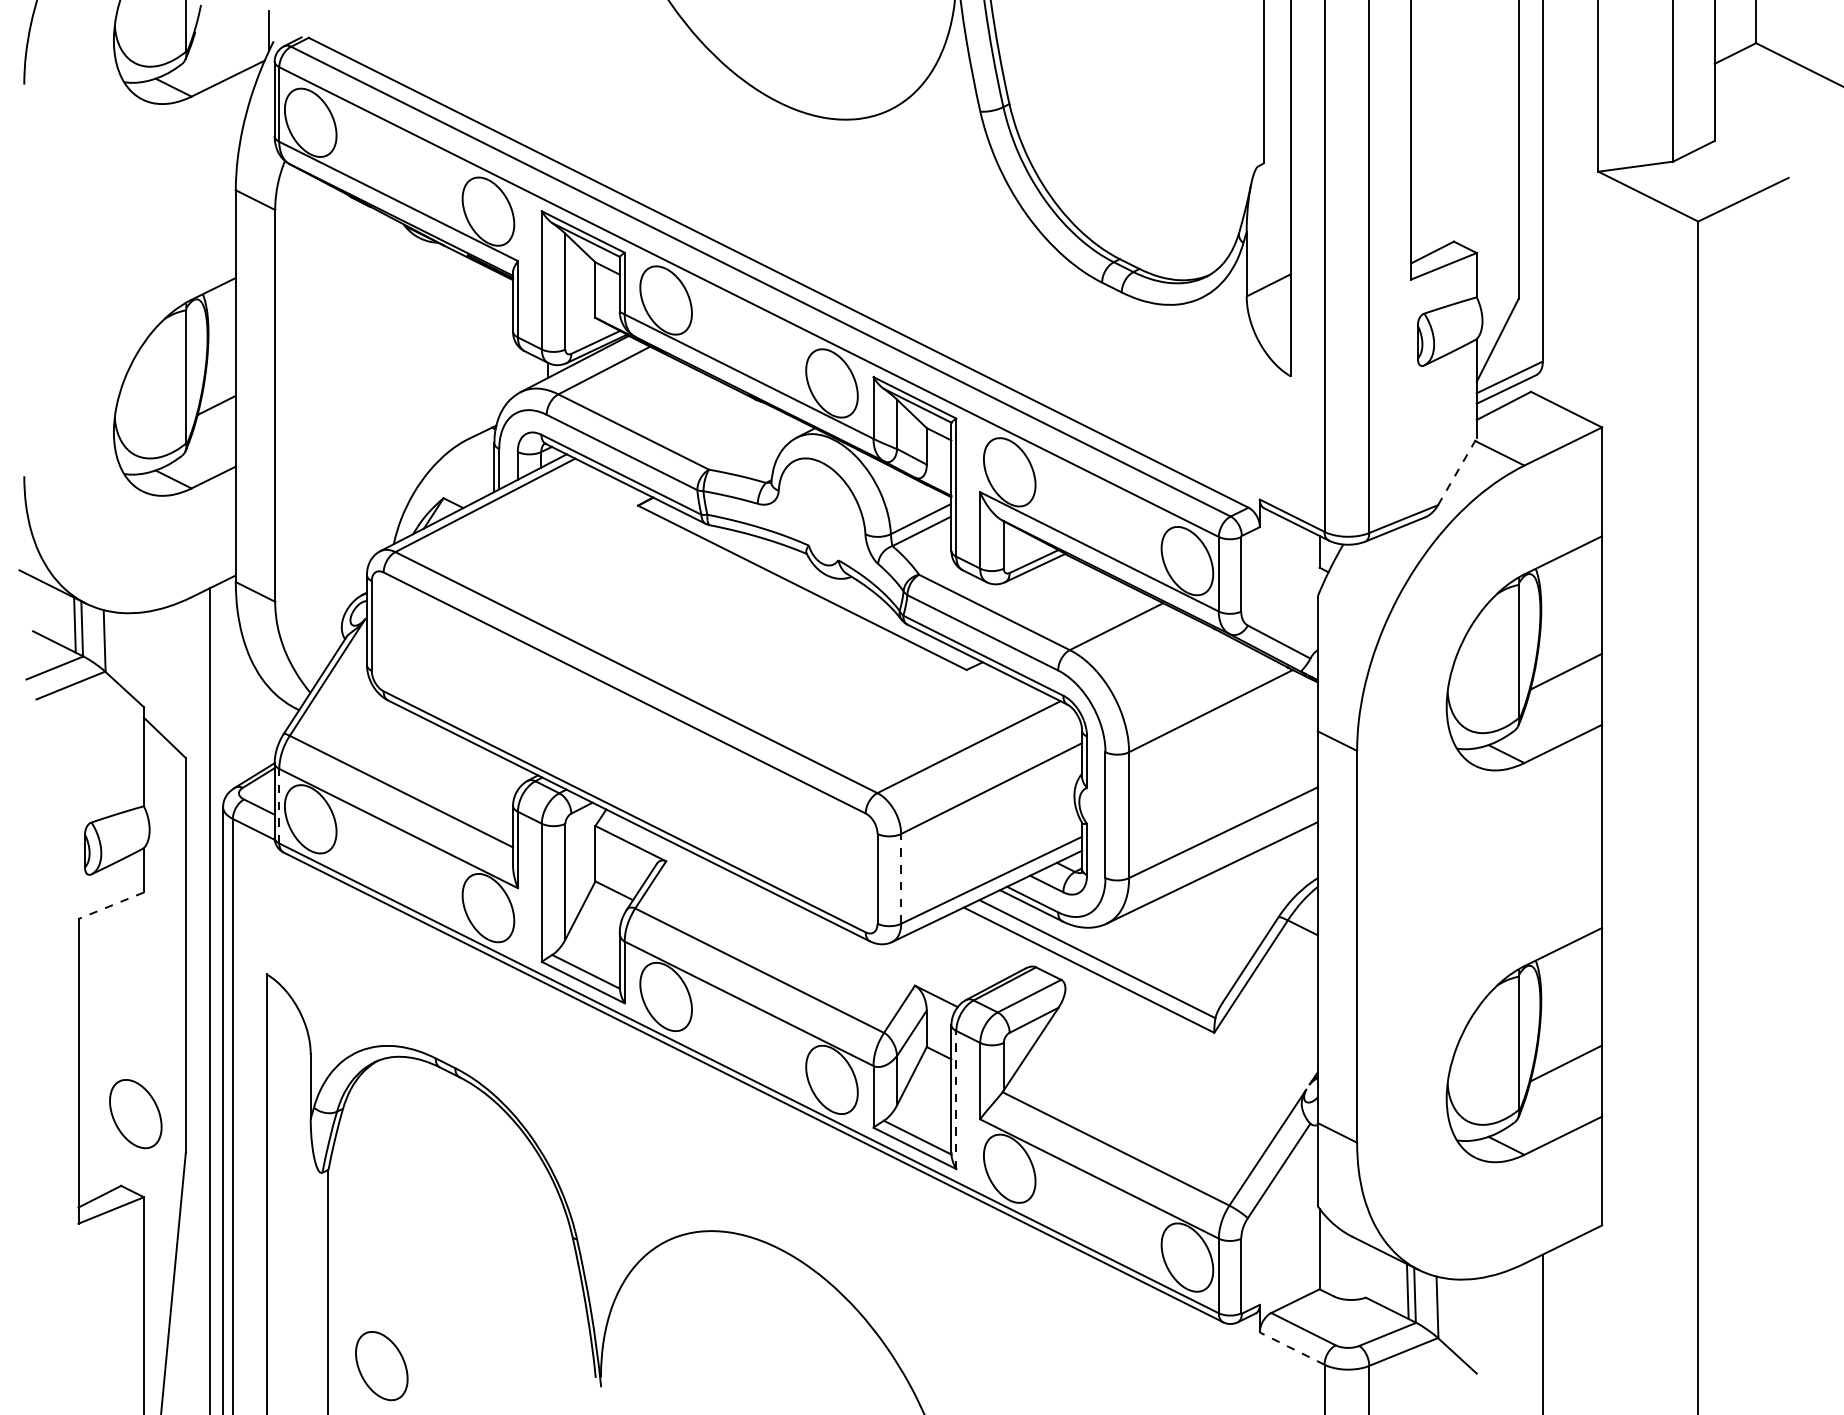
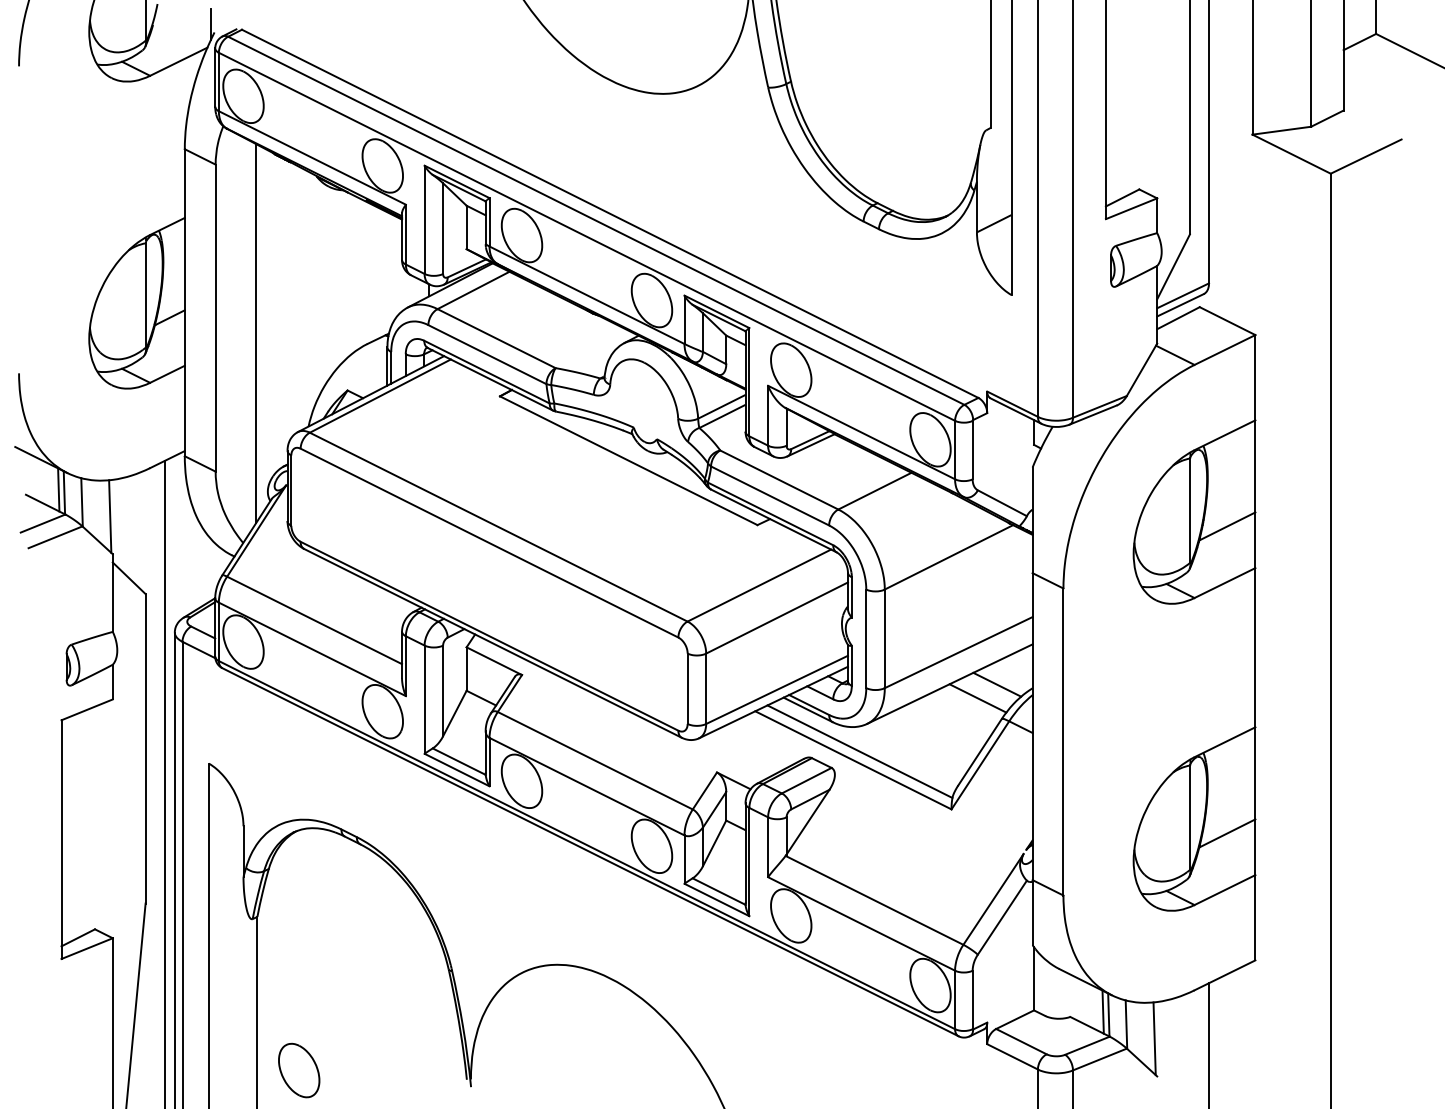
line: (326, 425) -> (255, 333), added
line: (1457, 471) -> (1142, 369), dashed -> solid
line: (140, 658) -> (110, 516), added
line: (279, 805) -> (219, 631), dashed -> solid
line: (1272, 873) -> (997, 684), added
line: (901, 878) -> (706, 688), dashed -> solid
line: (1247, 891) -> (977, 698), added
line: (110, 905) -> (86, 709), dashed -> solid
line: (956, 1099) -> (749, 861), dashed -> solid
part: (135, 1114) -> (106, 873), removed
line: (1473, 1325) -> (1154, 1038), added
line: (1291, 1348) -> (1012, 1056), dashed -> solid

